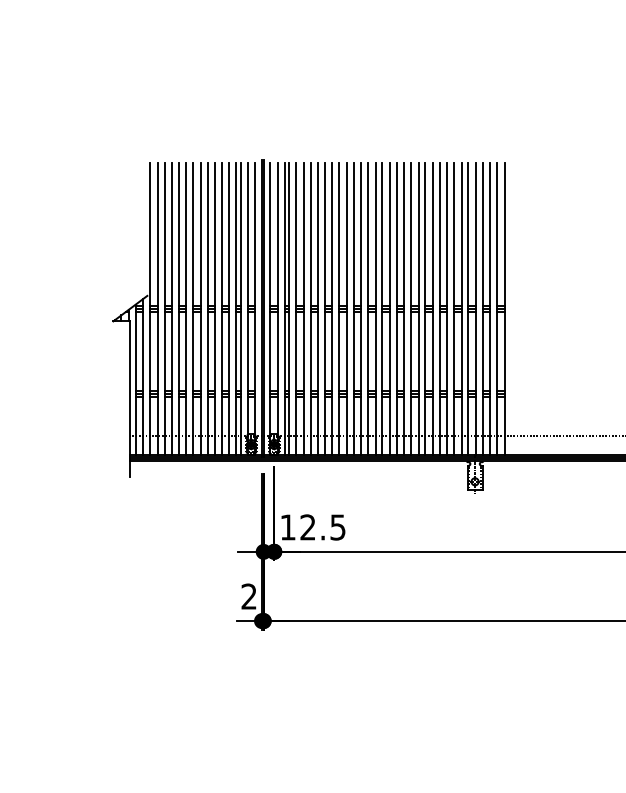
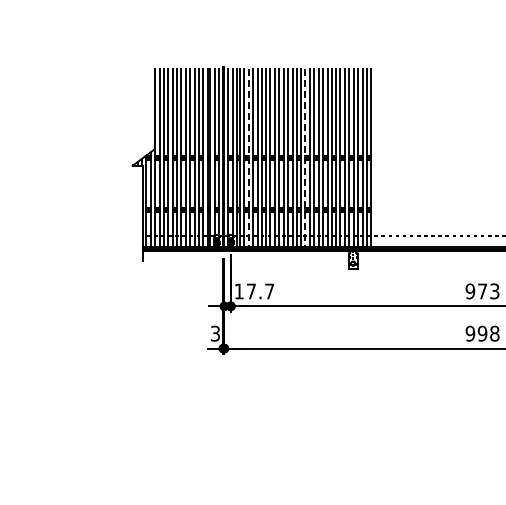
line: (303, 309) -> (248, 158), solid -> dashed
line: (396, 309) -> (305, 158), solid -> dashed
text: (323, 527) -> (260, 291), 12.5 -> 17.7
text: (249, 596) -> (215, 333), 2 -> 3

